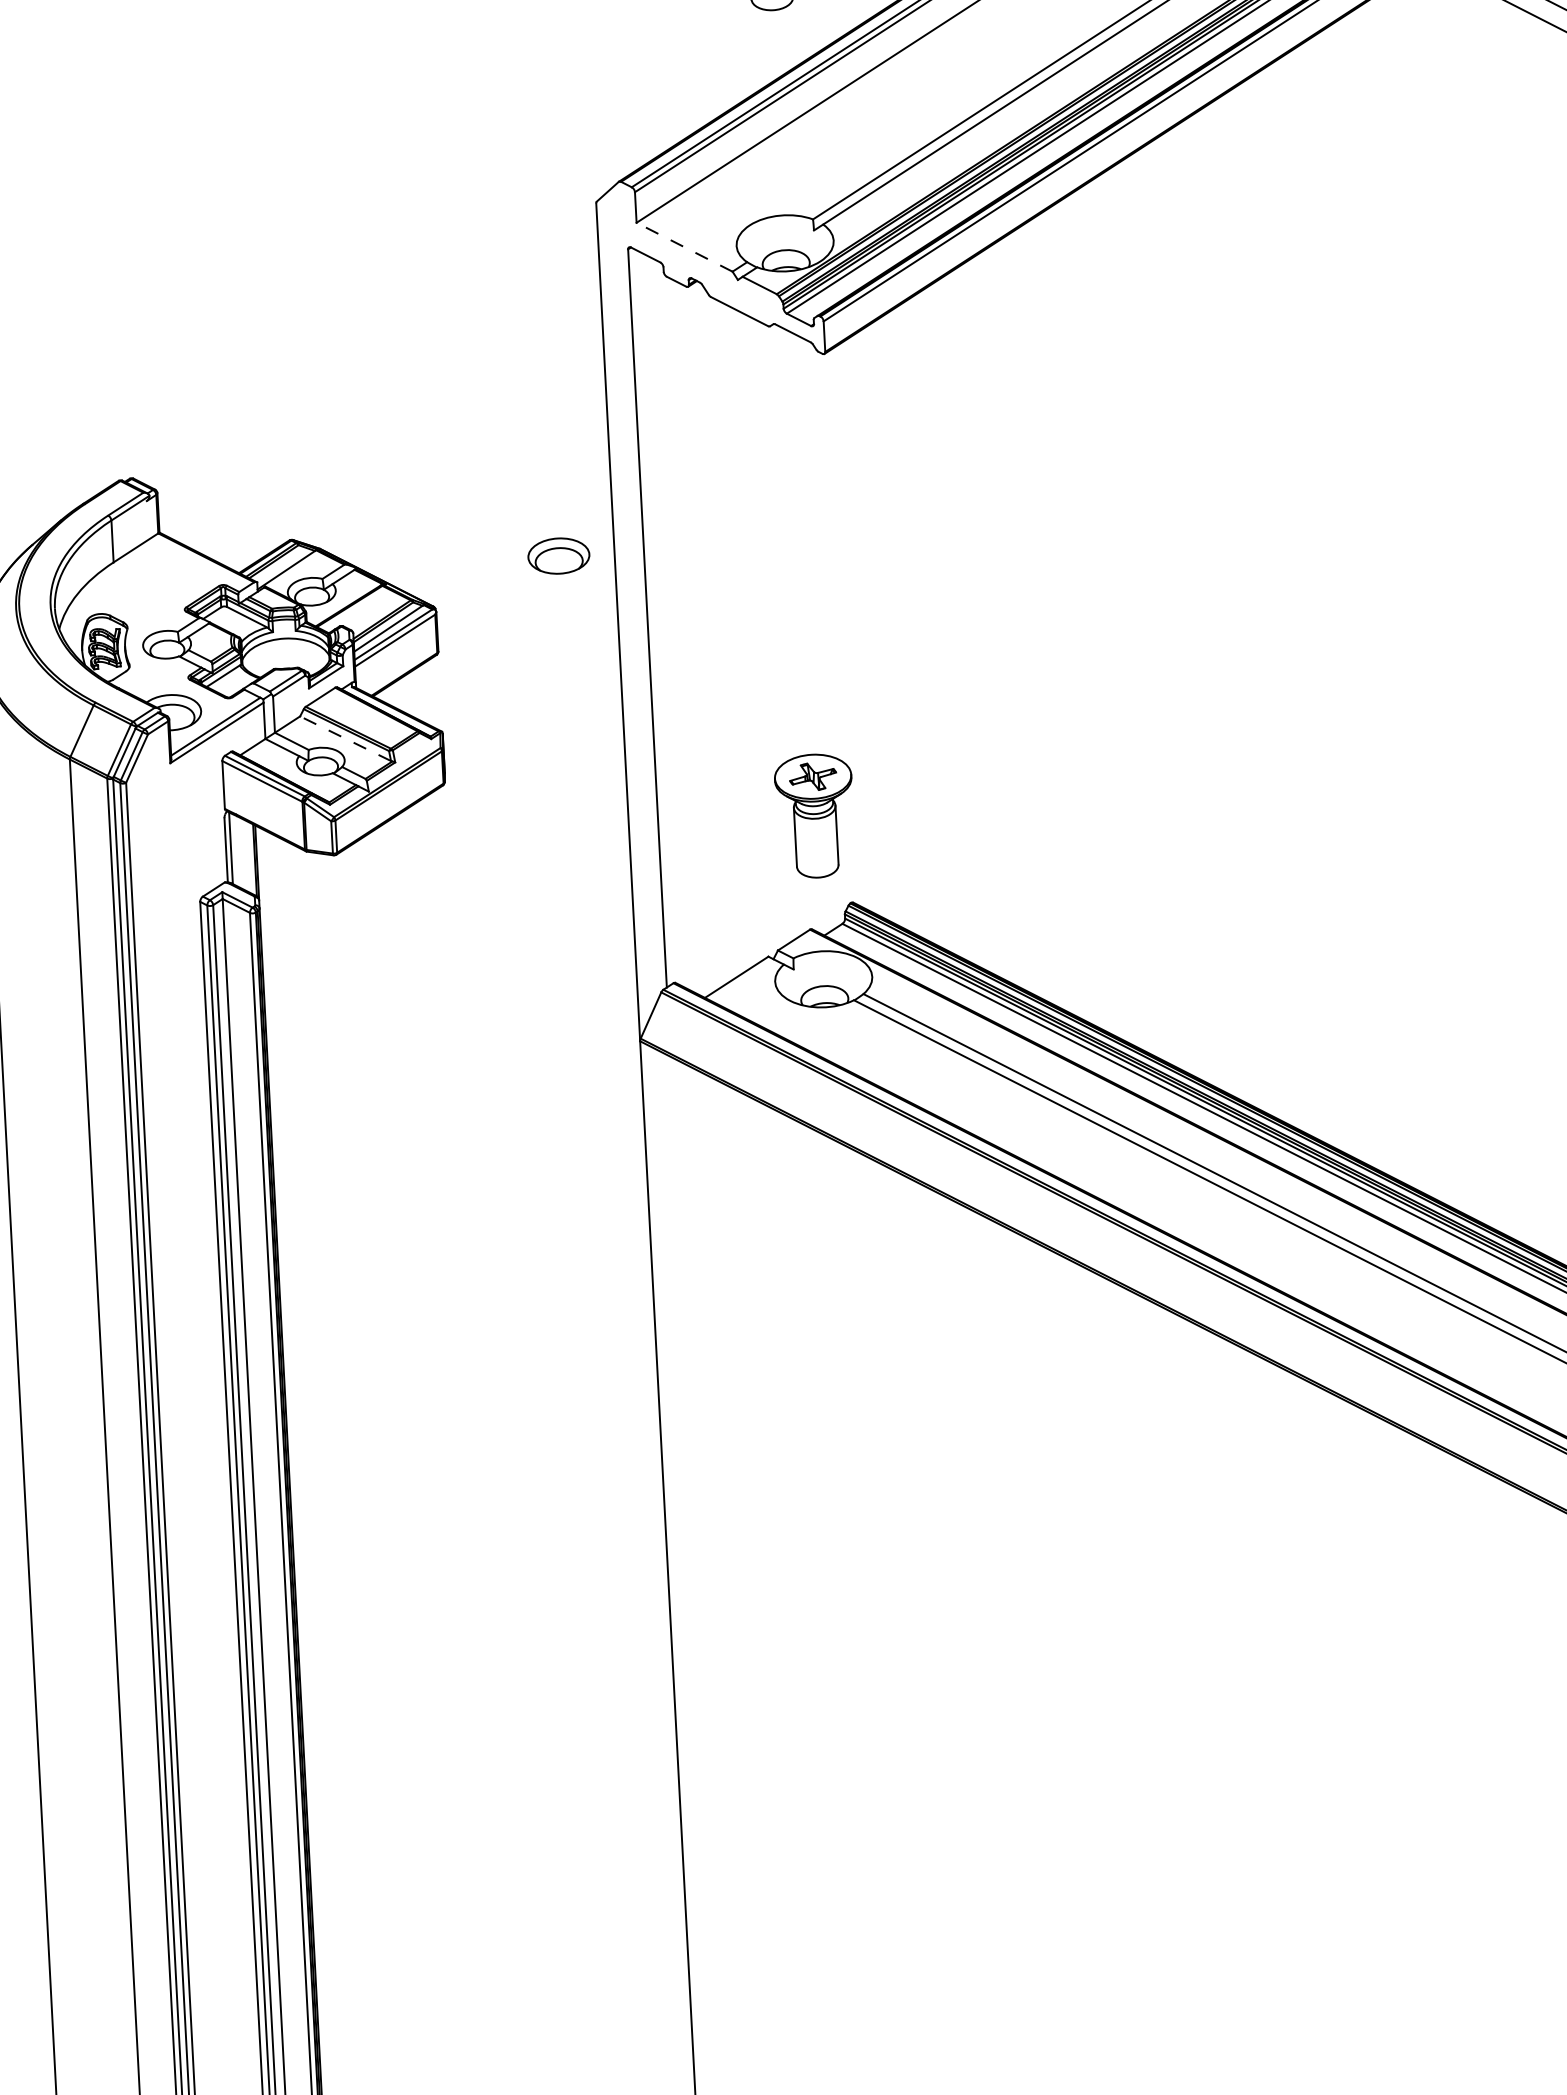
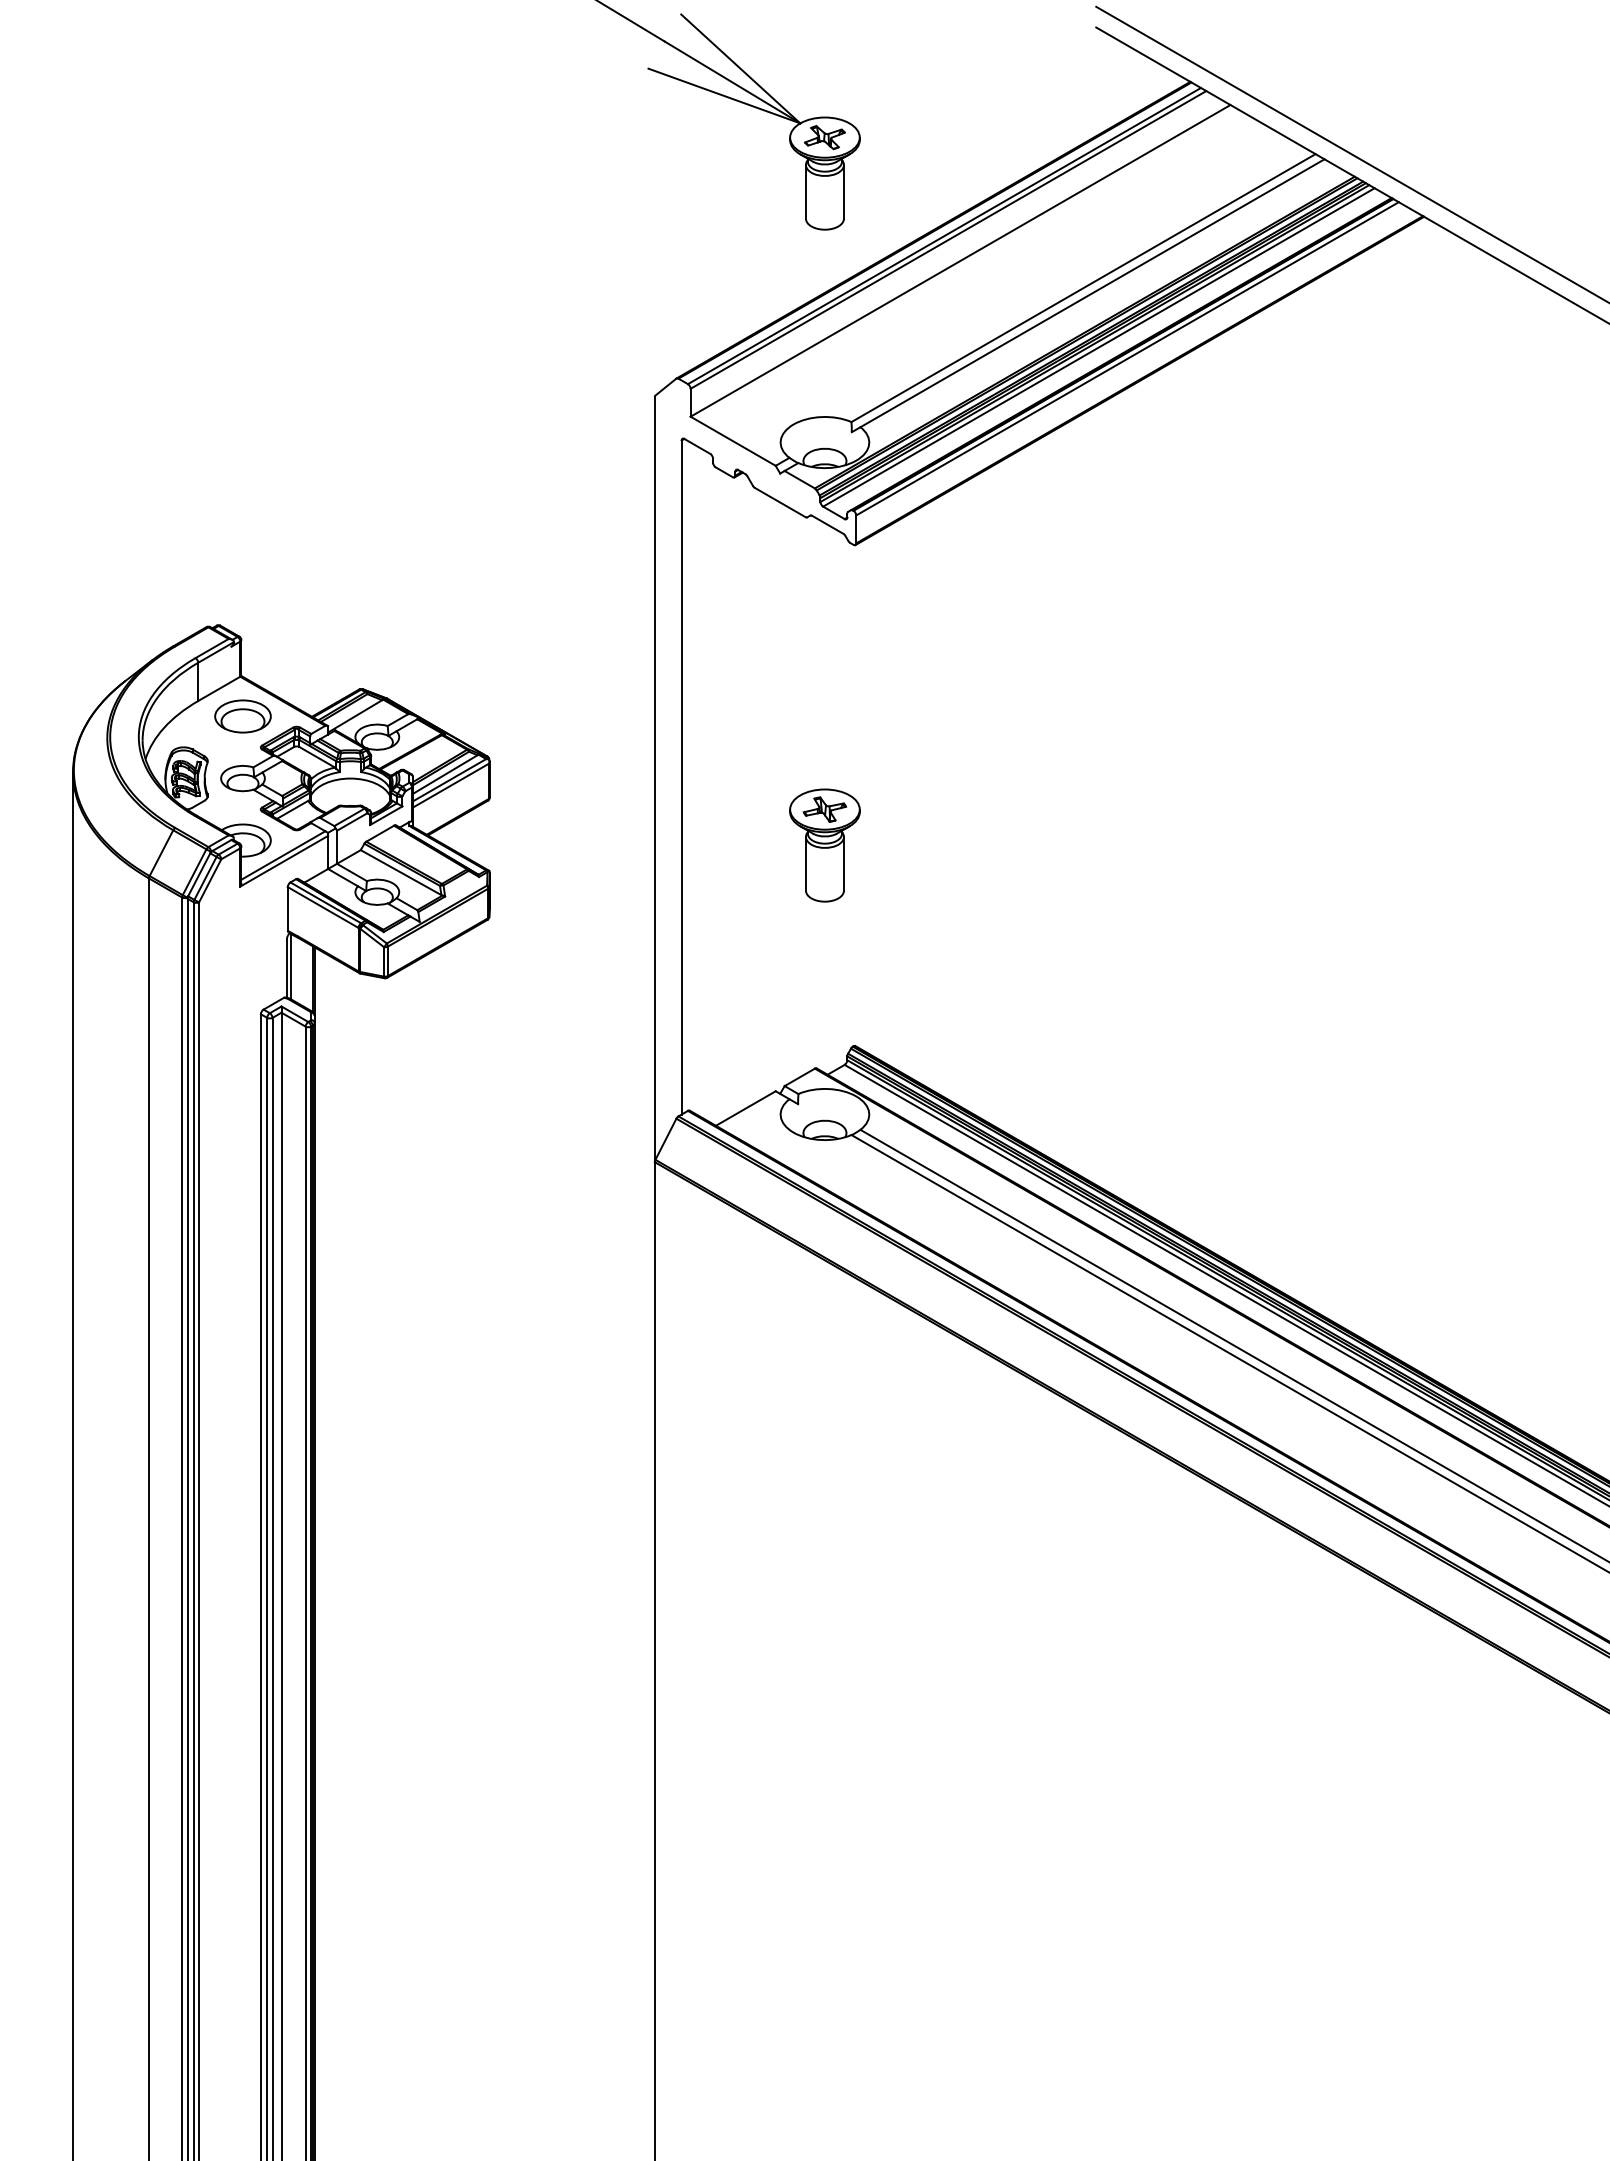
line: (683, 247) -> (732, 441), dashed -> solid
part: (558, 556) -> (242, 716), moved
line: (344, 738) -> (400, 872), dashed -> solid
part: (814, 816) -> (824, 845), moved

